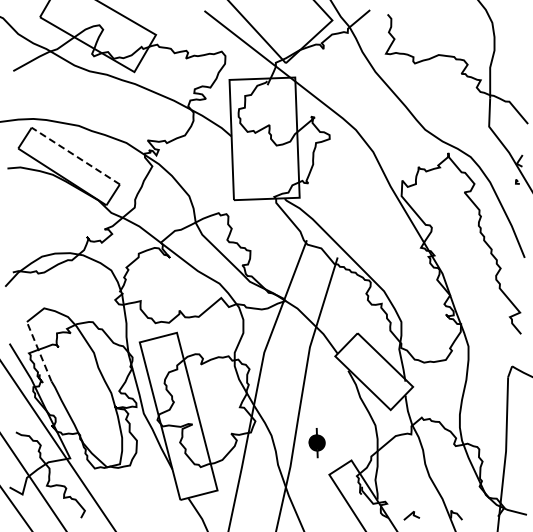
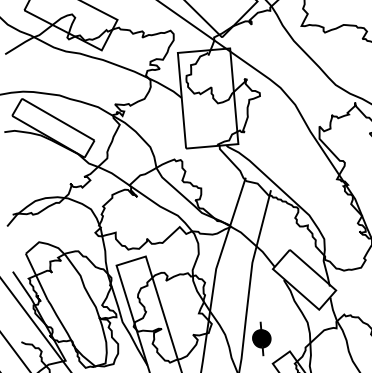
line: (75, 155) -> (58, 119), dashed -> solid
line: (39, 351) -> (37, 276), dashed -> solid
part: (316, 442) -> (261, 338), size x1.43

